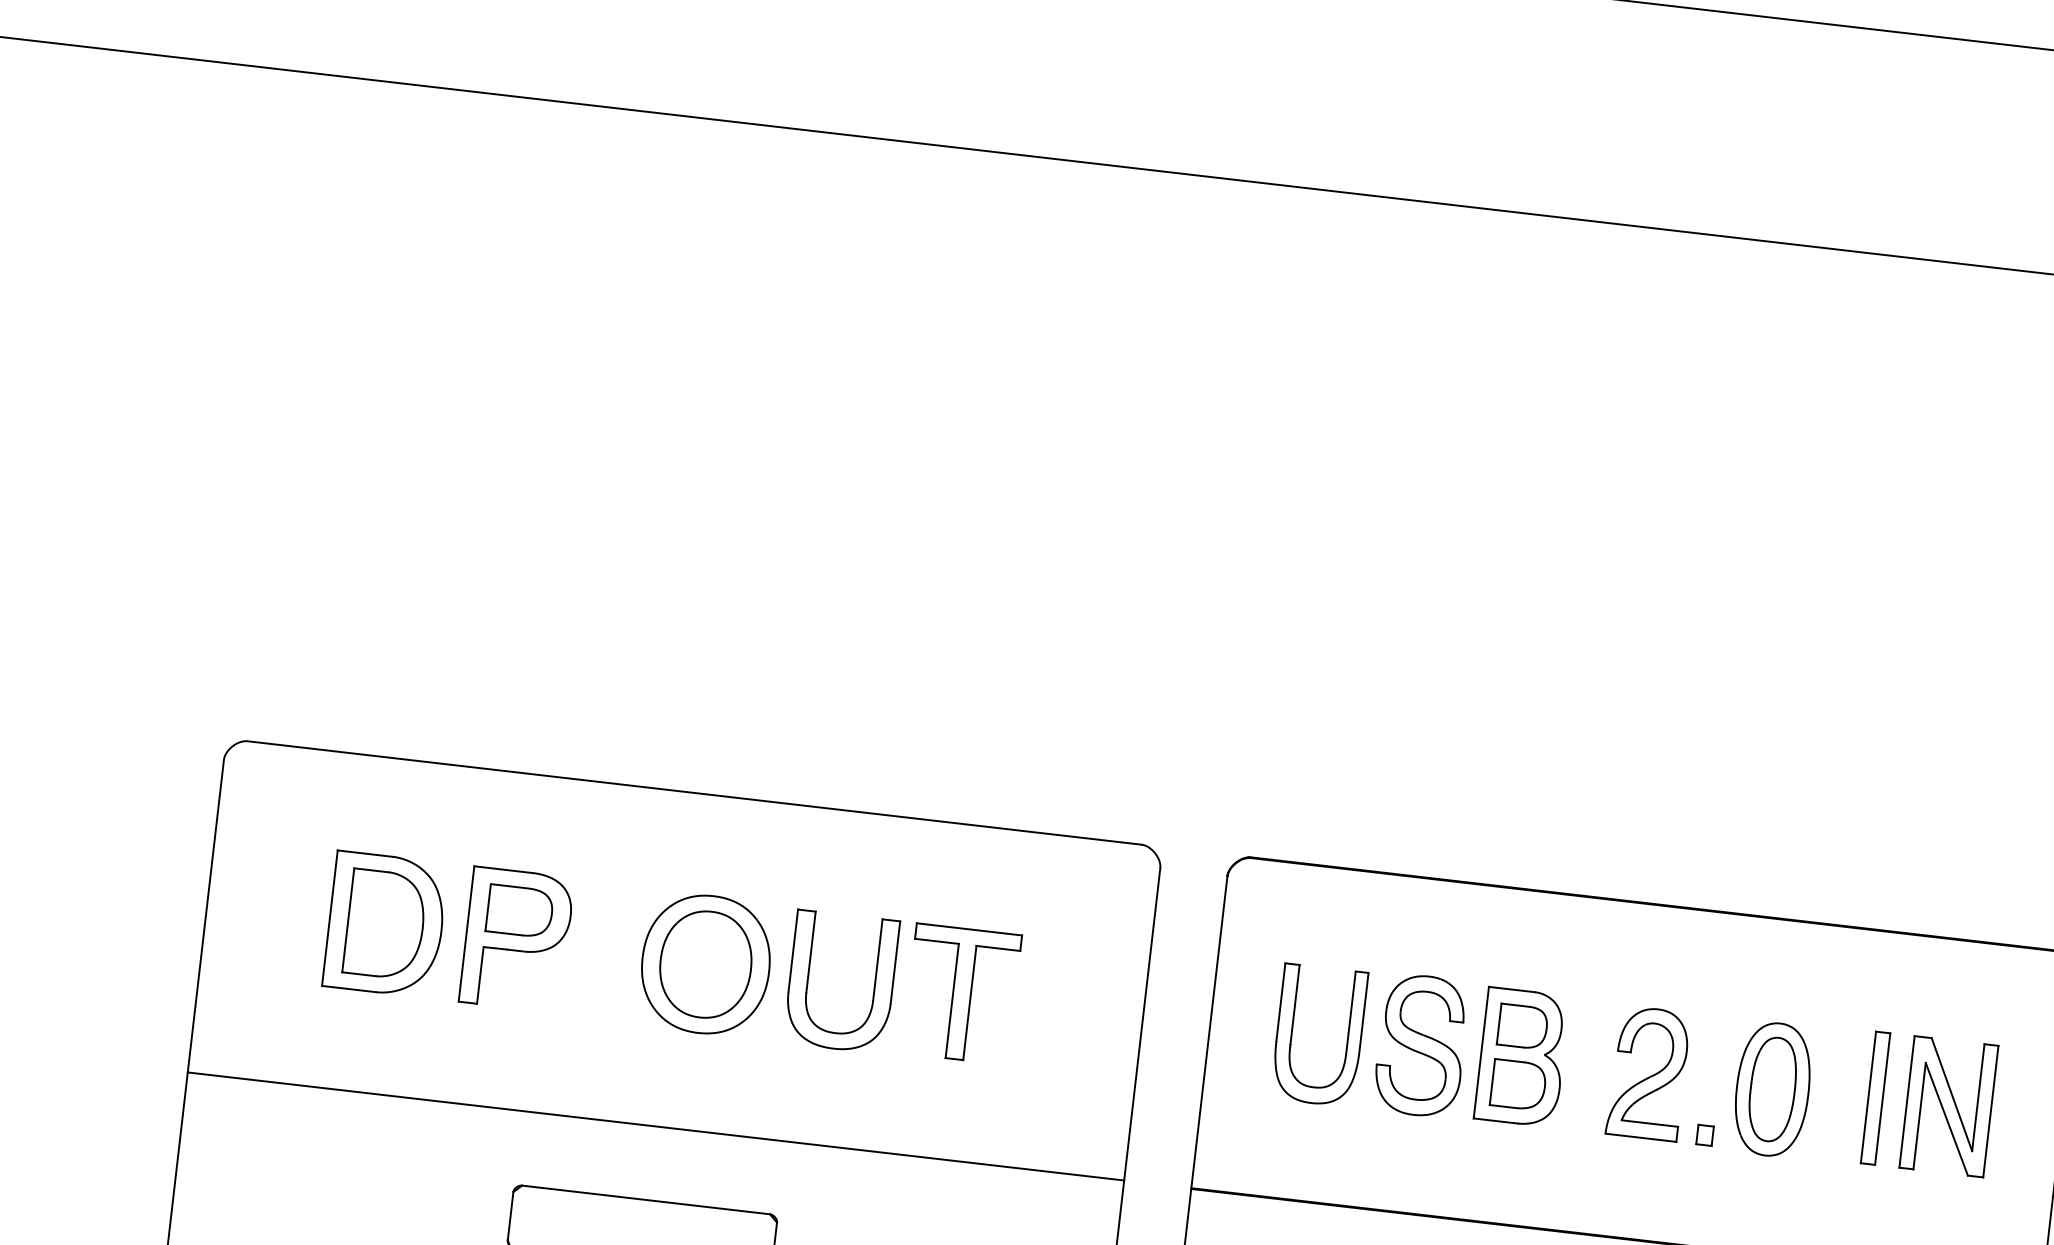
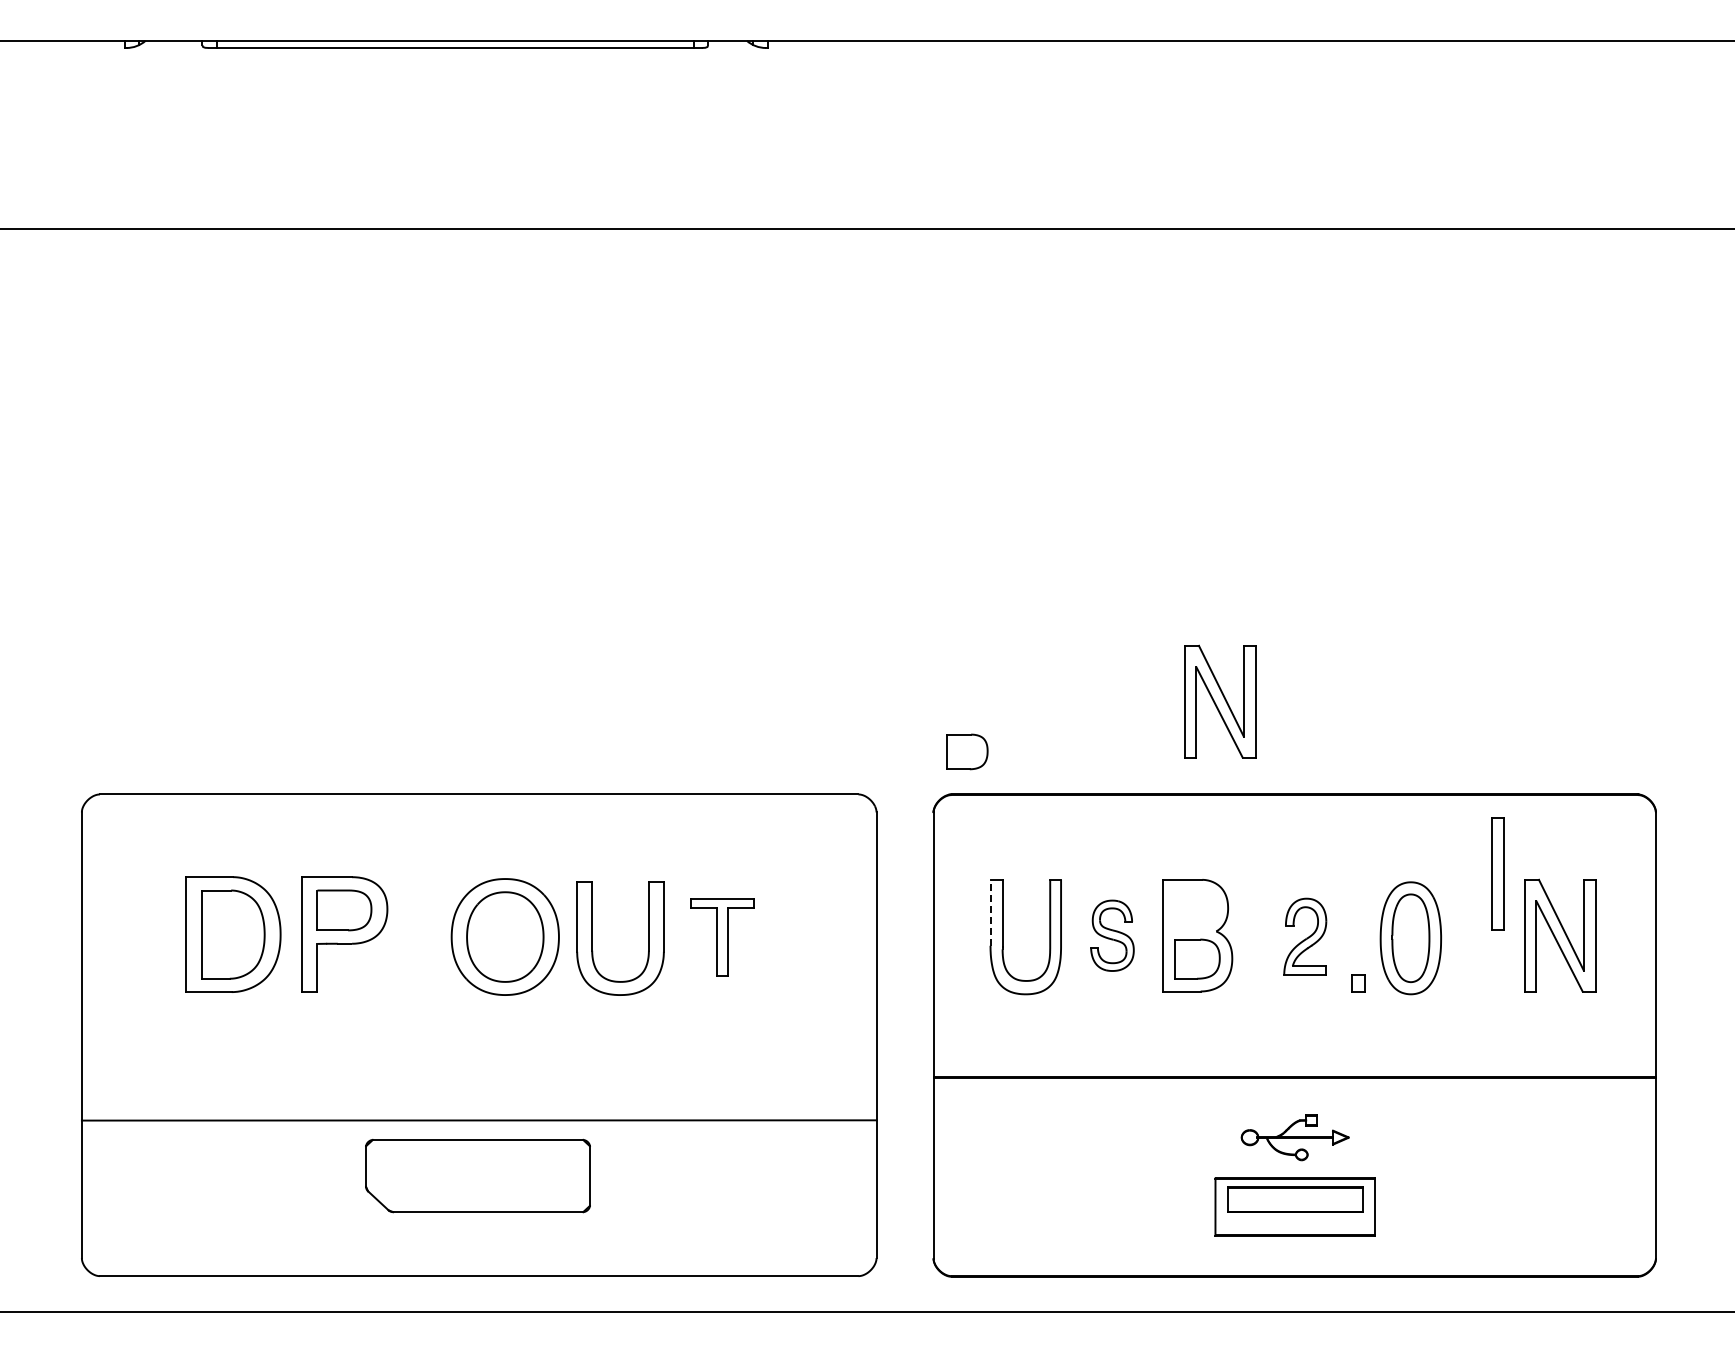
part: (1580, 784) -> (1220, 701), added
part: (961, 993) -> (722, 936), size x0.7
line: (1280, 1001) -> (990, 912), solid -> dashed
part: (1522, 1026) -> (967, 751), moved
part: (1421, 1045) -> (1112, 935), size x0.6
part: (1648, 1073) -> (1305, 936), size x0.7
part: (1875, 1098) -> (1497, 873), moved
line: (655, 1126) -> (478, 1120), moved

